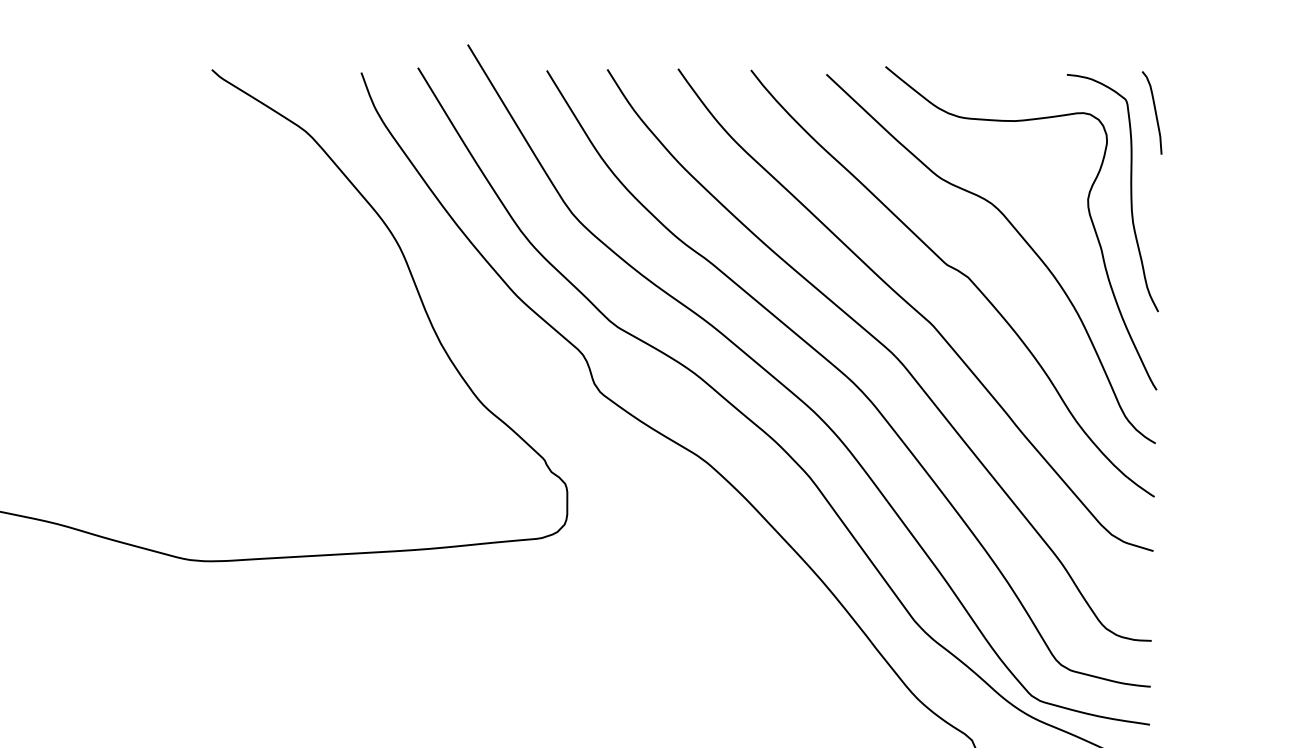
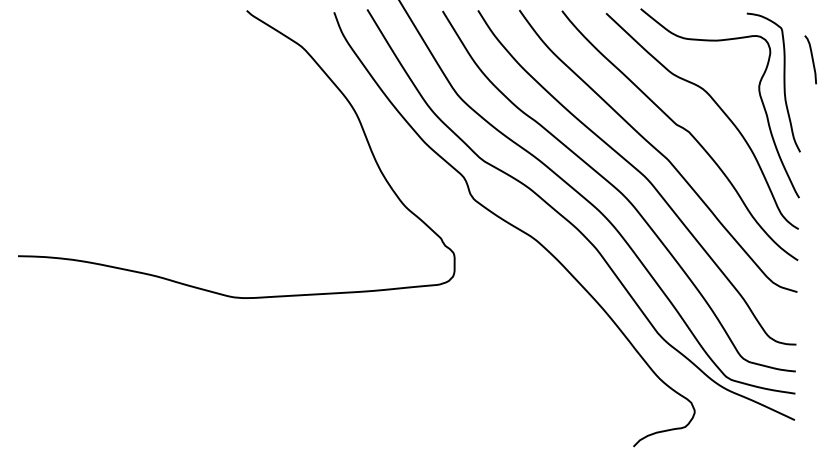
curve: (1153, 112) -> (811, 59), moved

